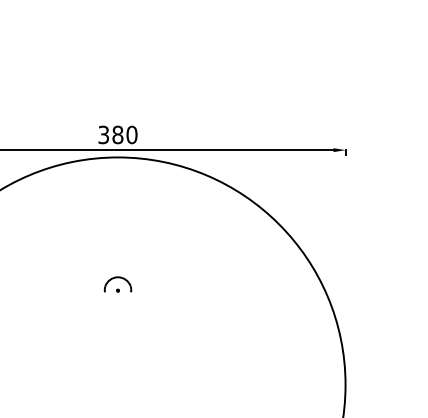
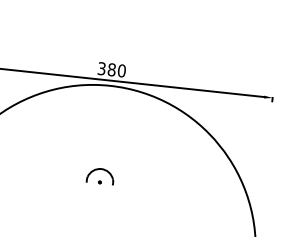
part: (117, 284) -> (100, 176), size x1.4

